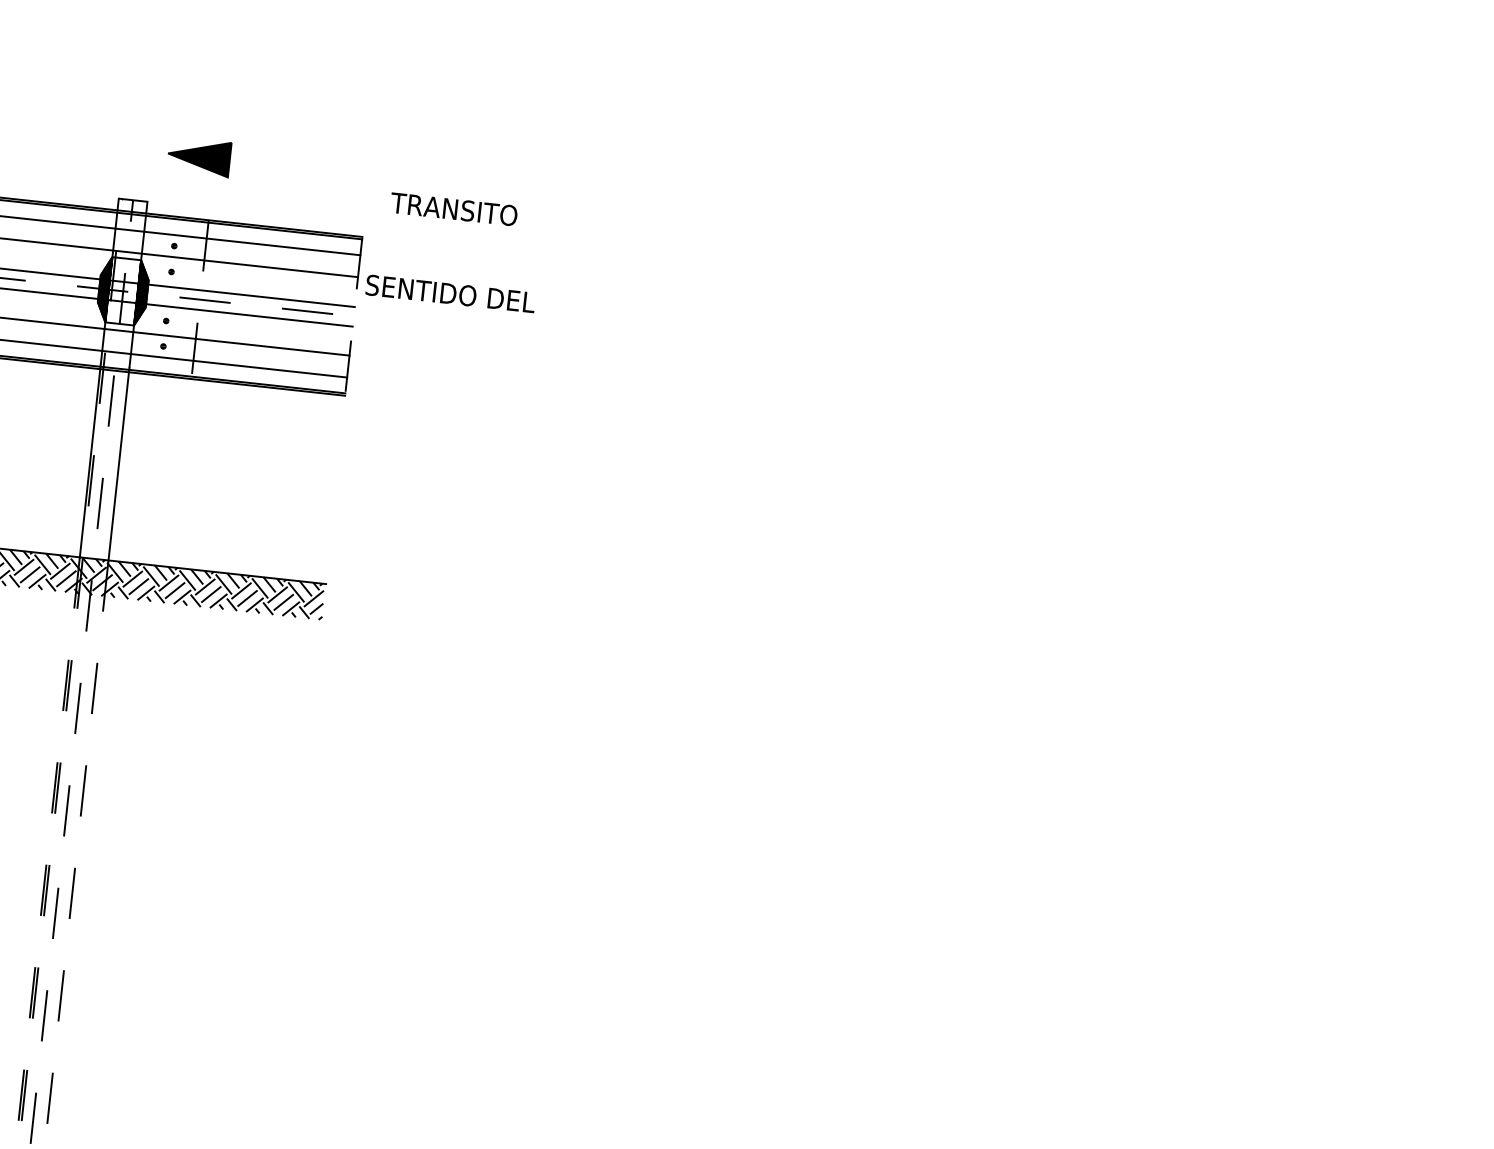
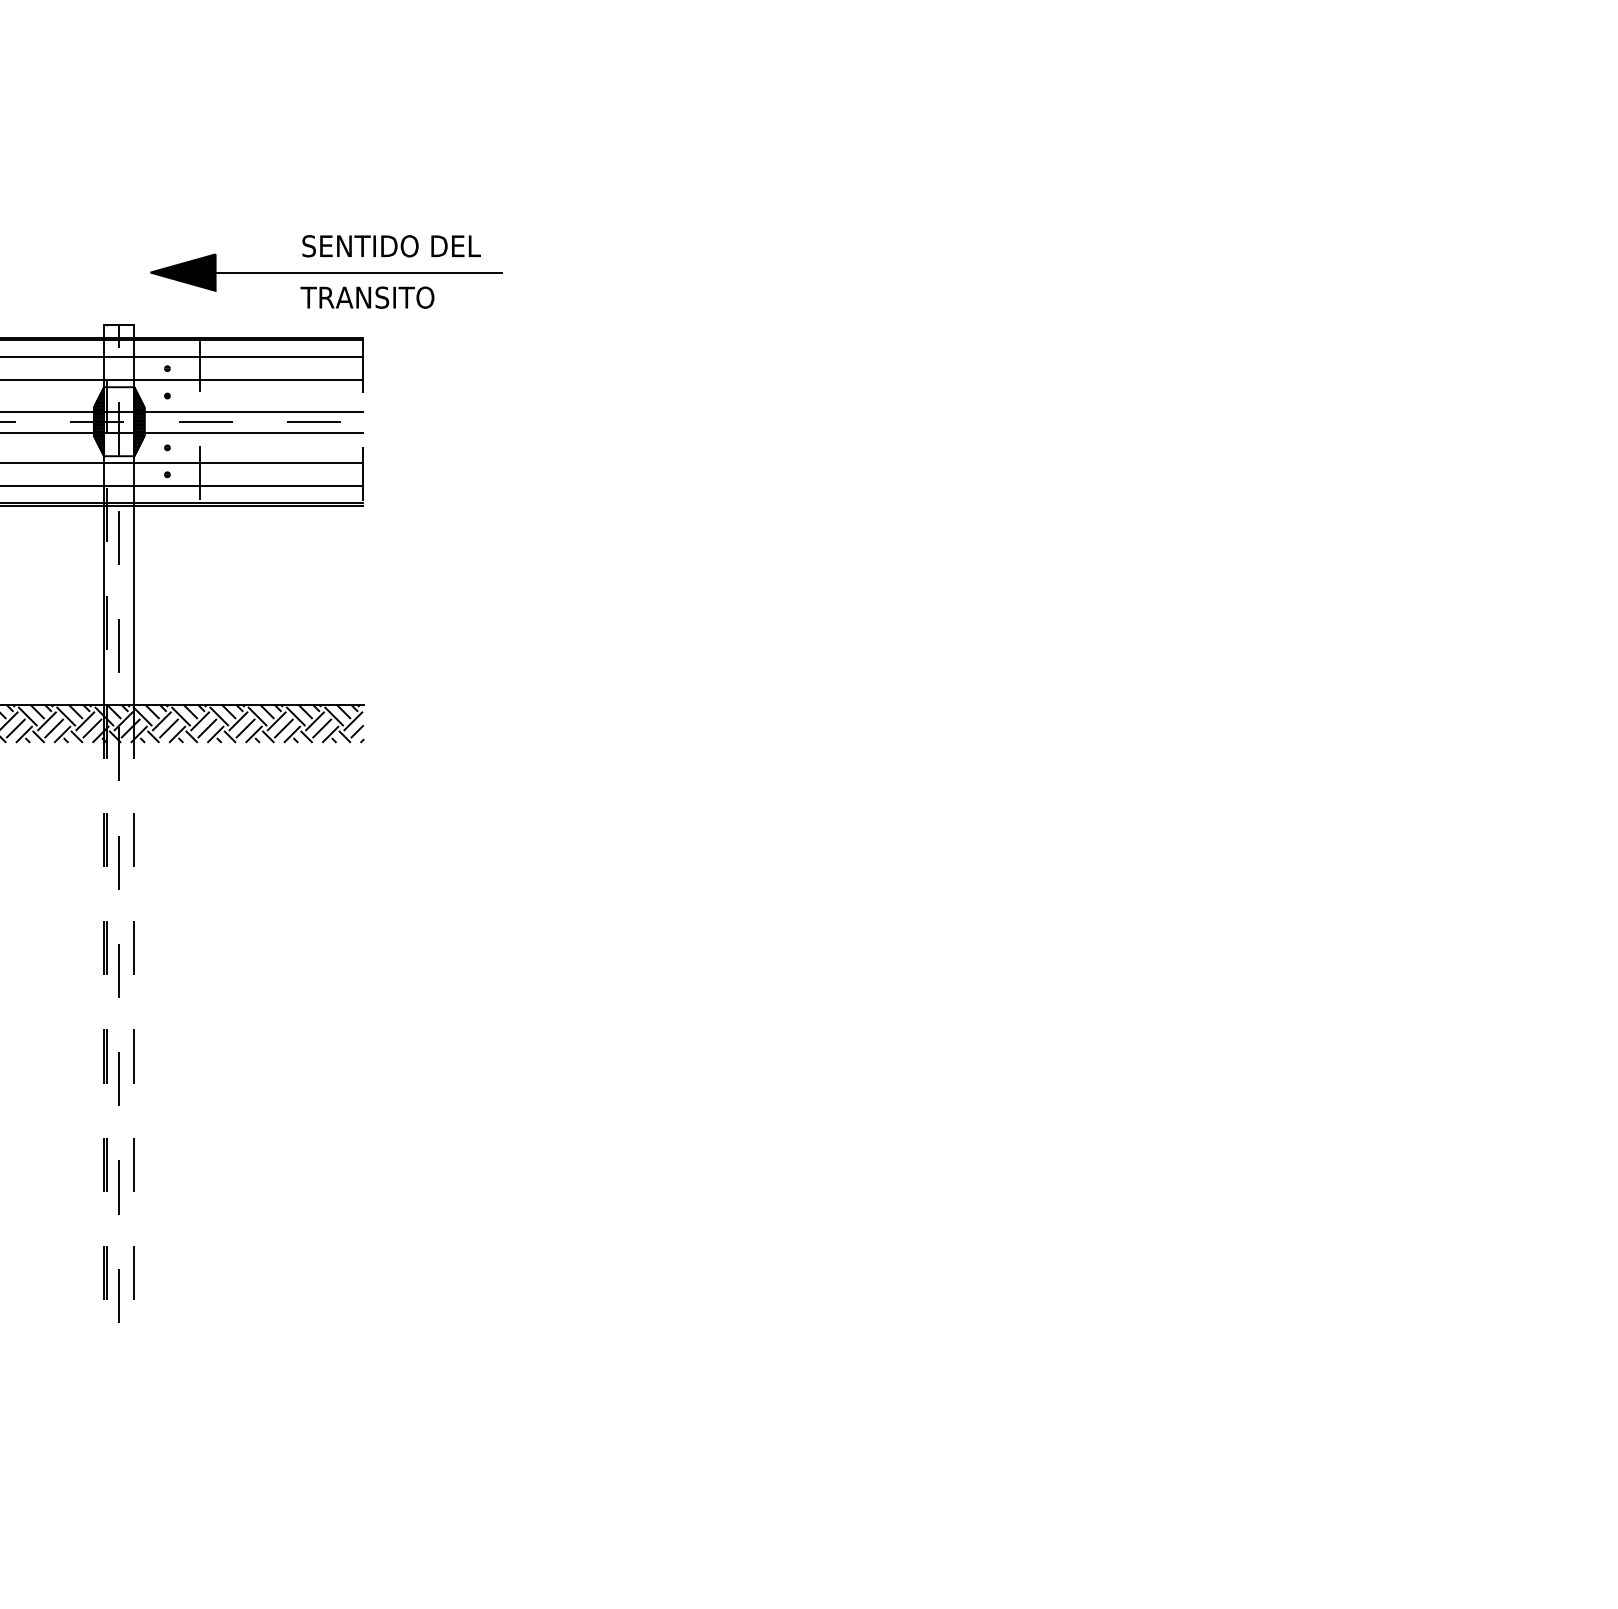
line: (364, 174) -> (358, 272), added
text: (454, 209) -> (367, 297), moved
text: (450, 294) -> (391, 246), moved

